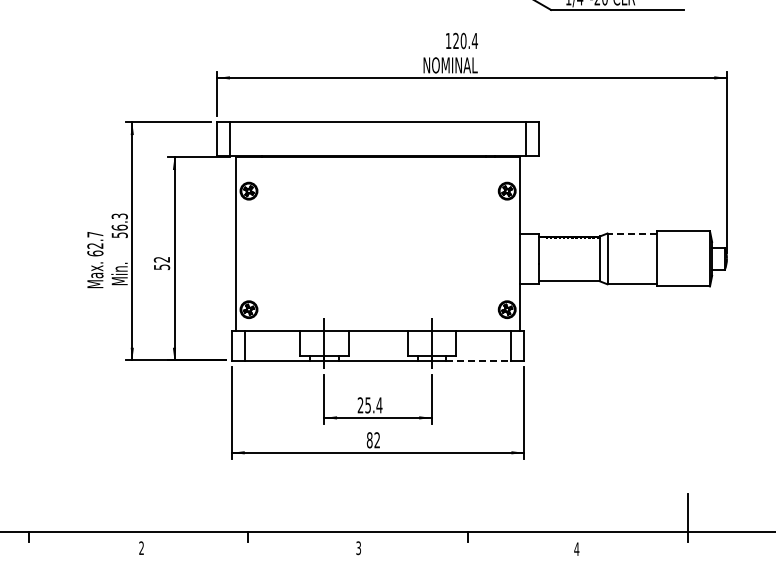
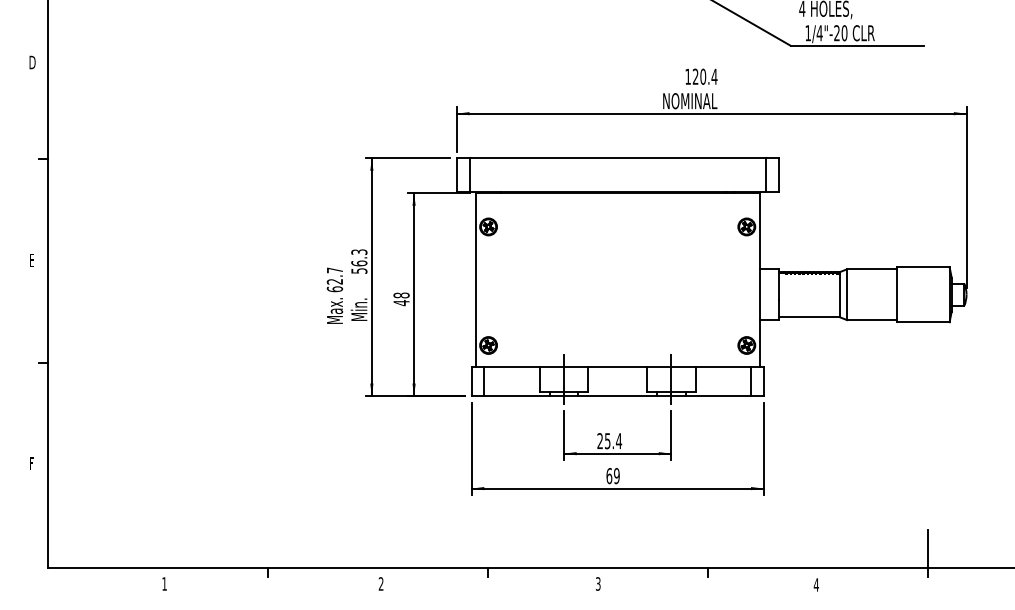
line: (631, 233) -> (871, 269), dashed -> solid
text: (161, 263) -> (401, 299), 52 -> 48
line: (478, 360) -> (718, 396), dashed -> solid
text: (372, 440) -> (612, 476), 82 -> 69

